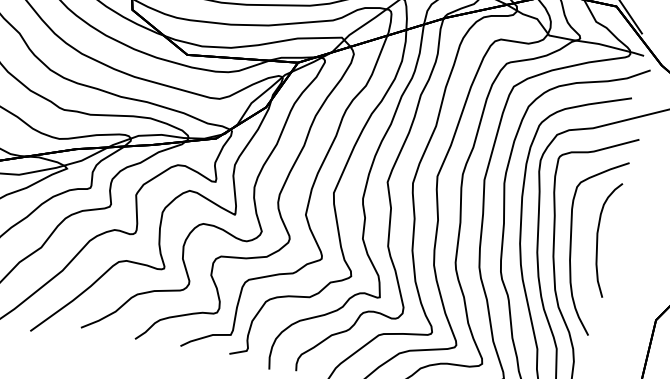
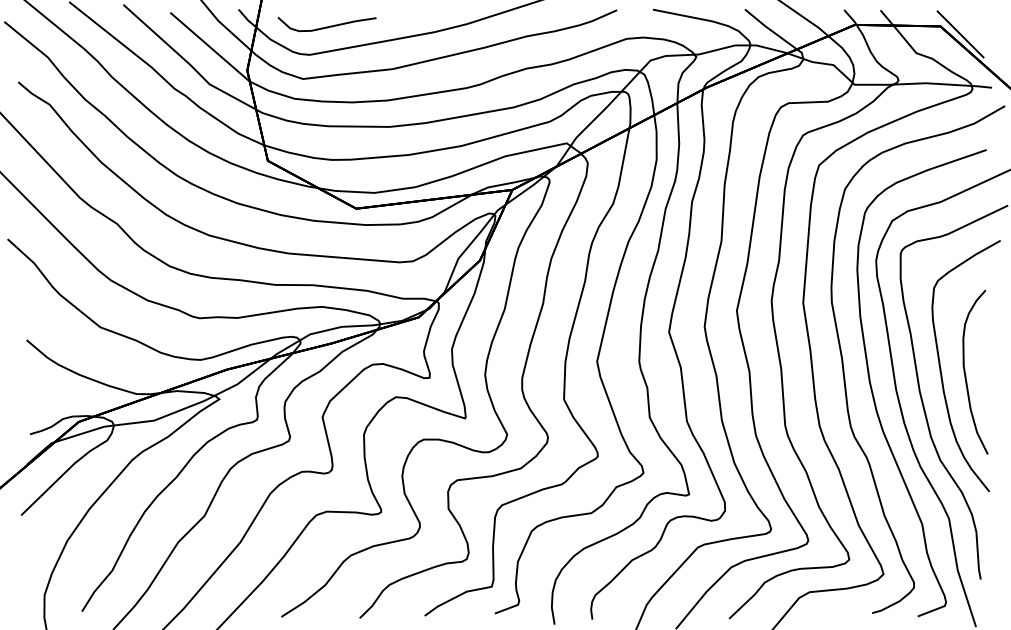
part: (598, 240) -> (966, 375), moved

